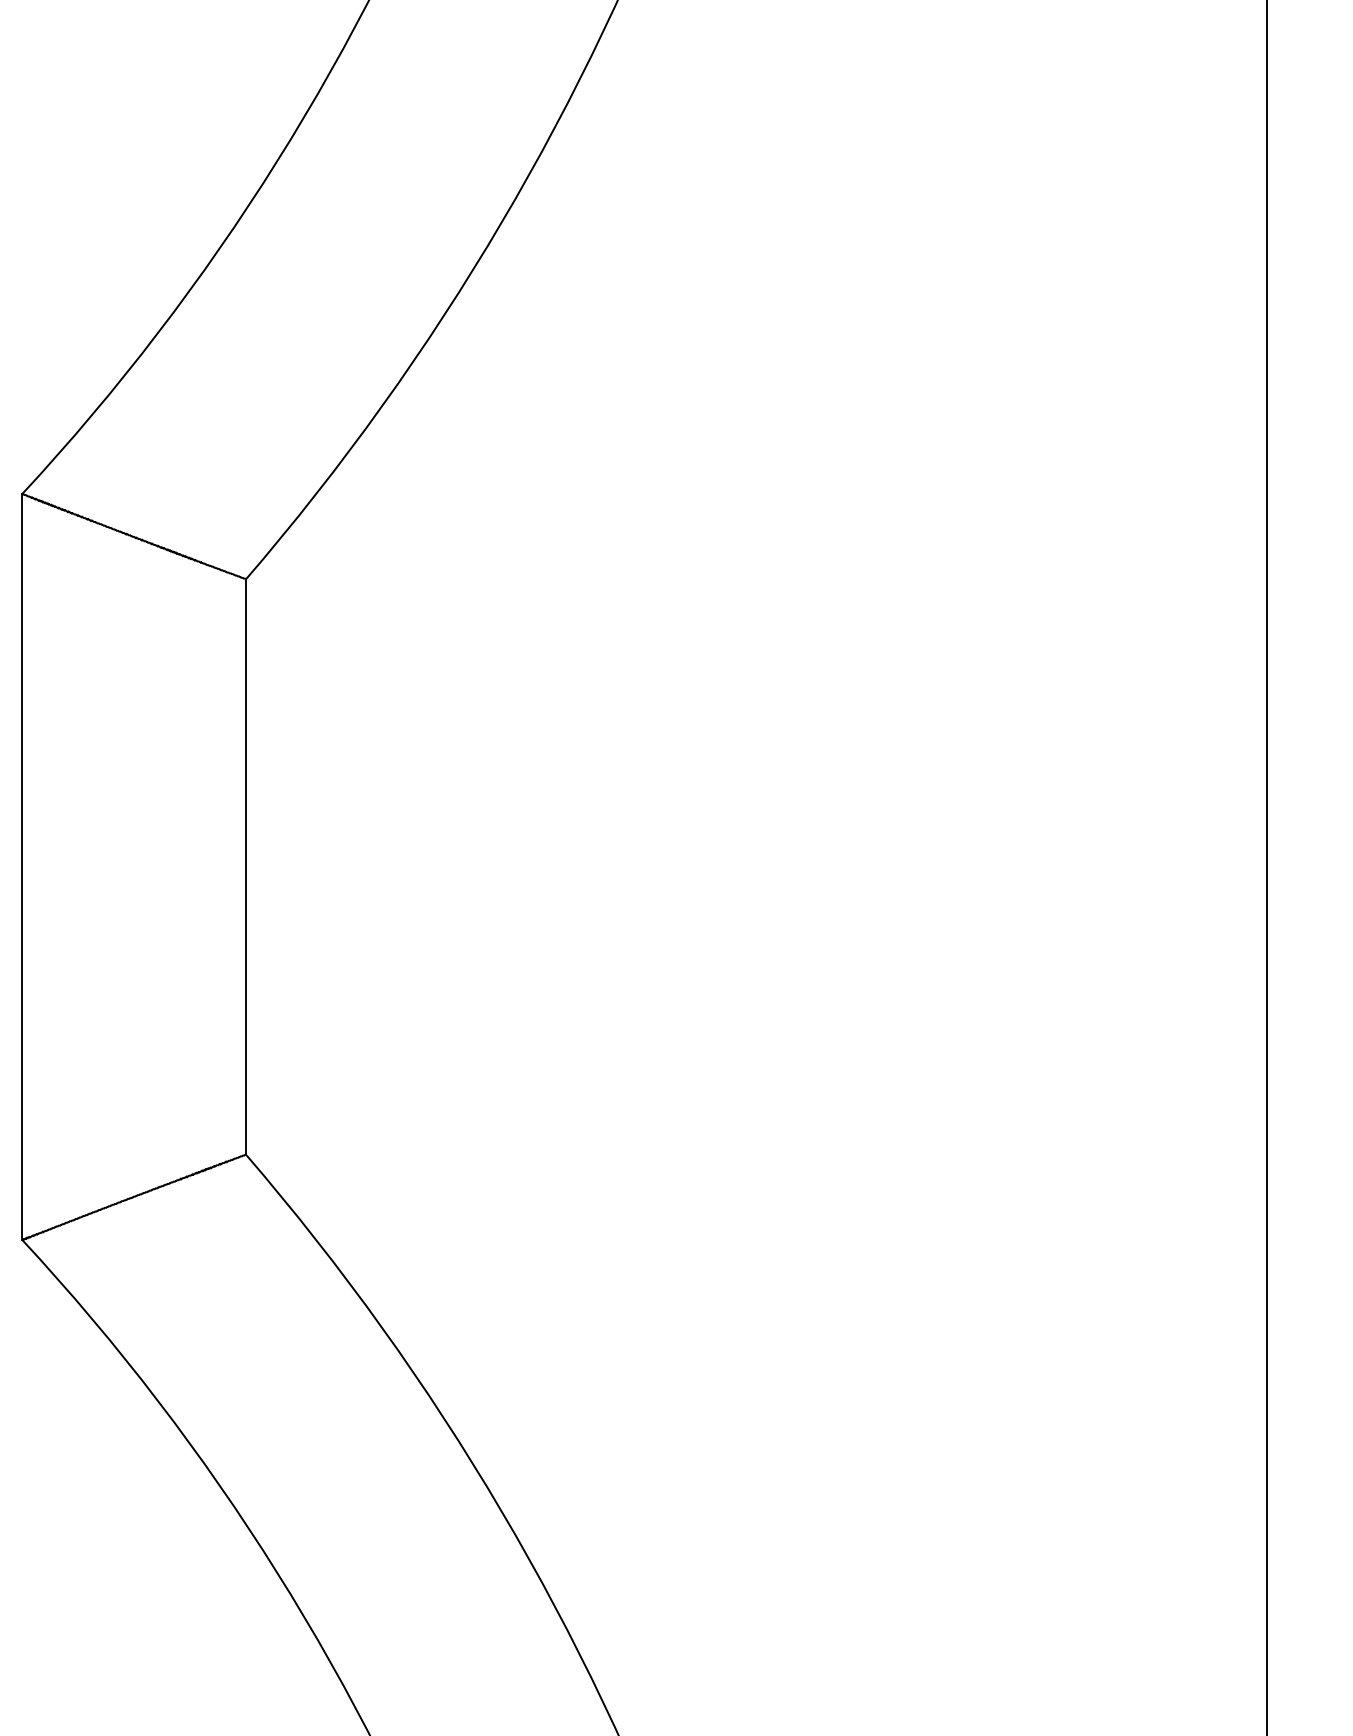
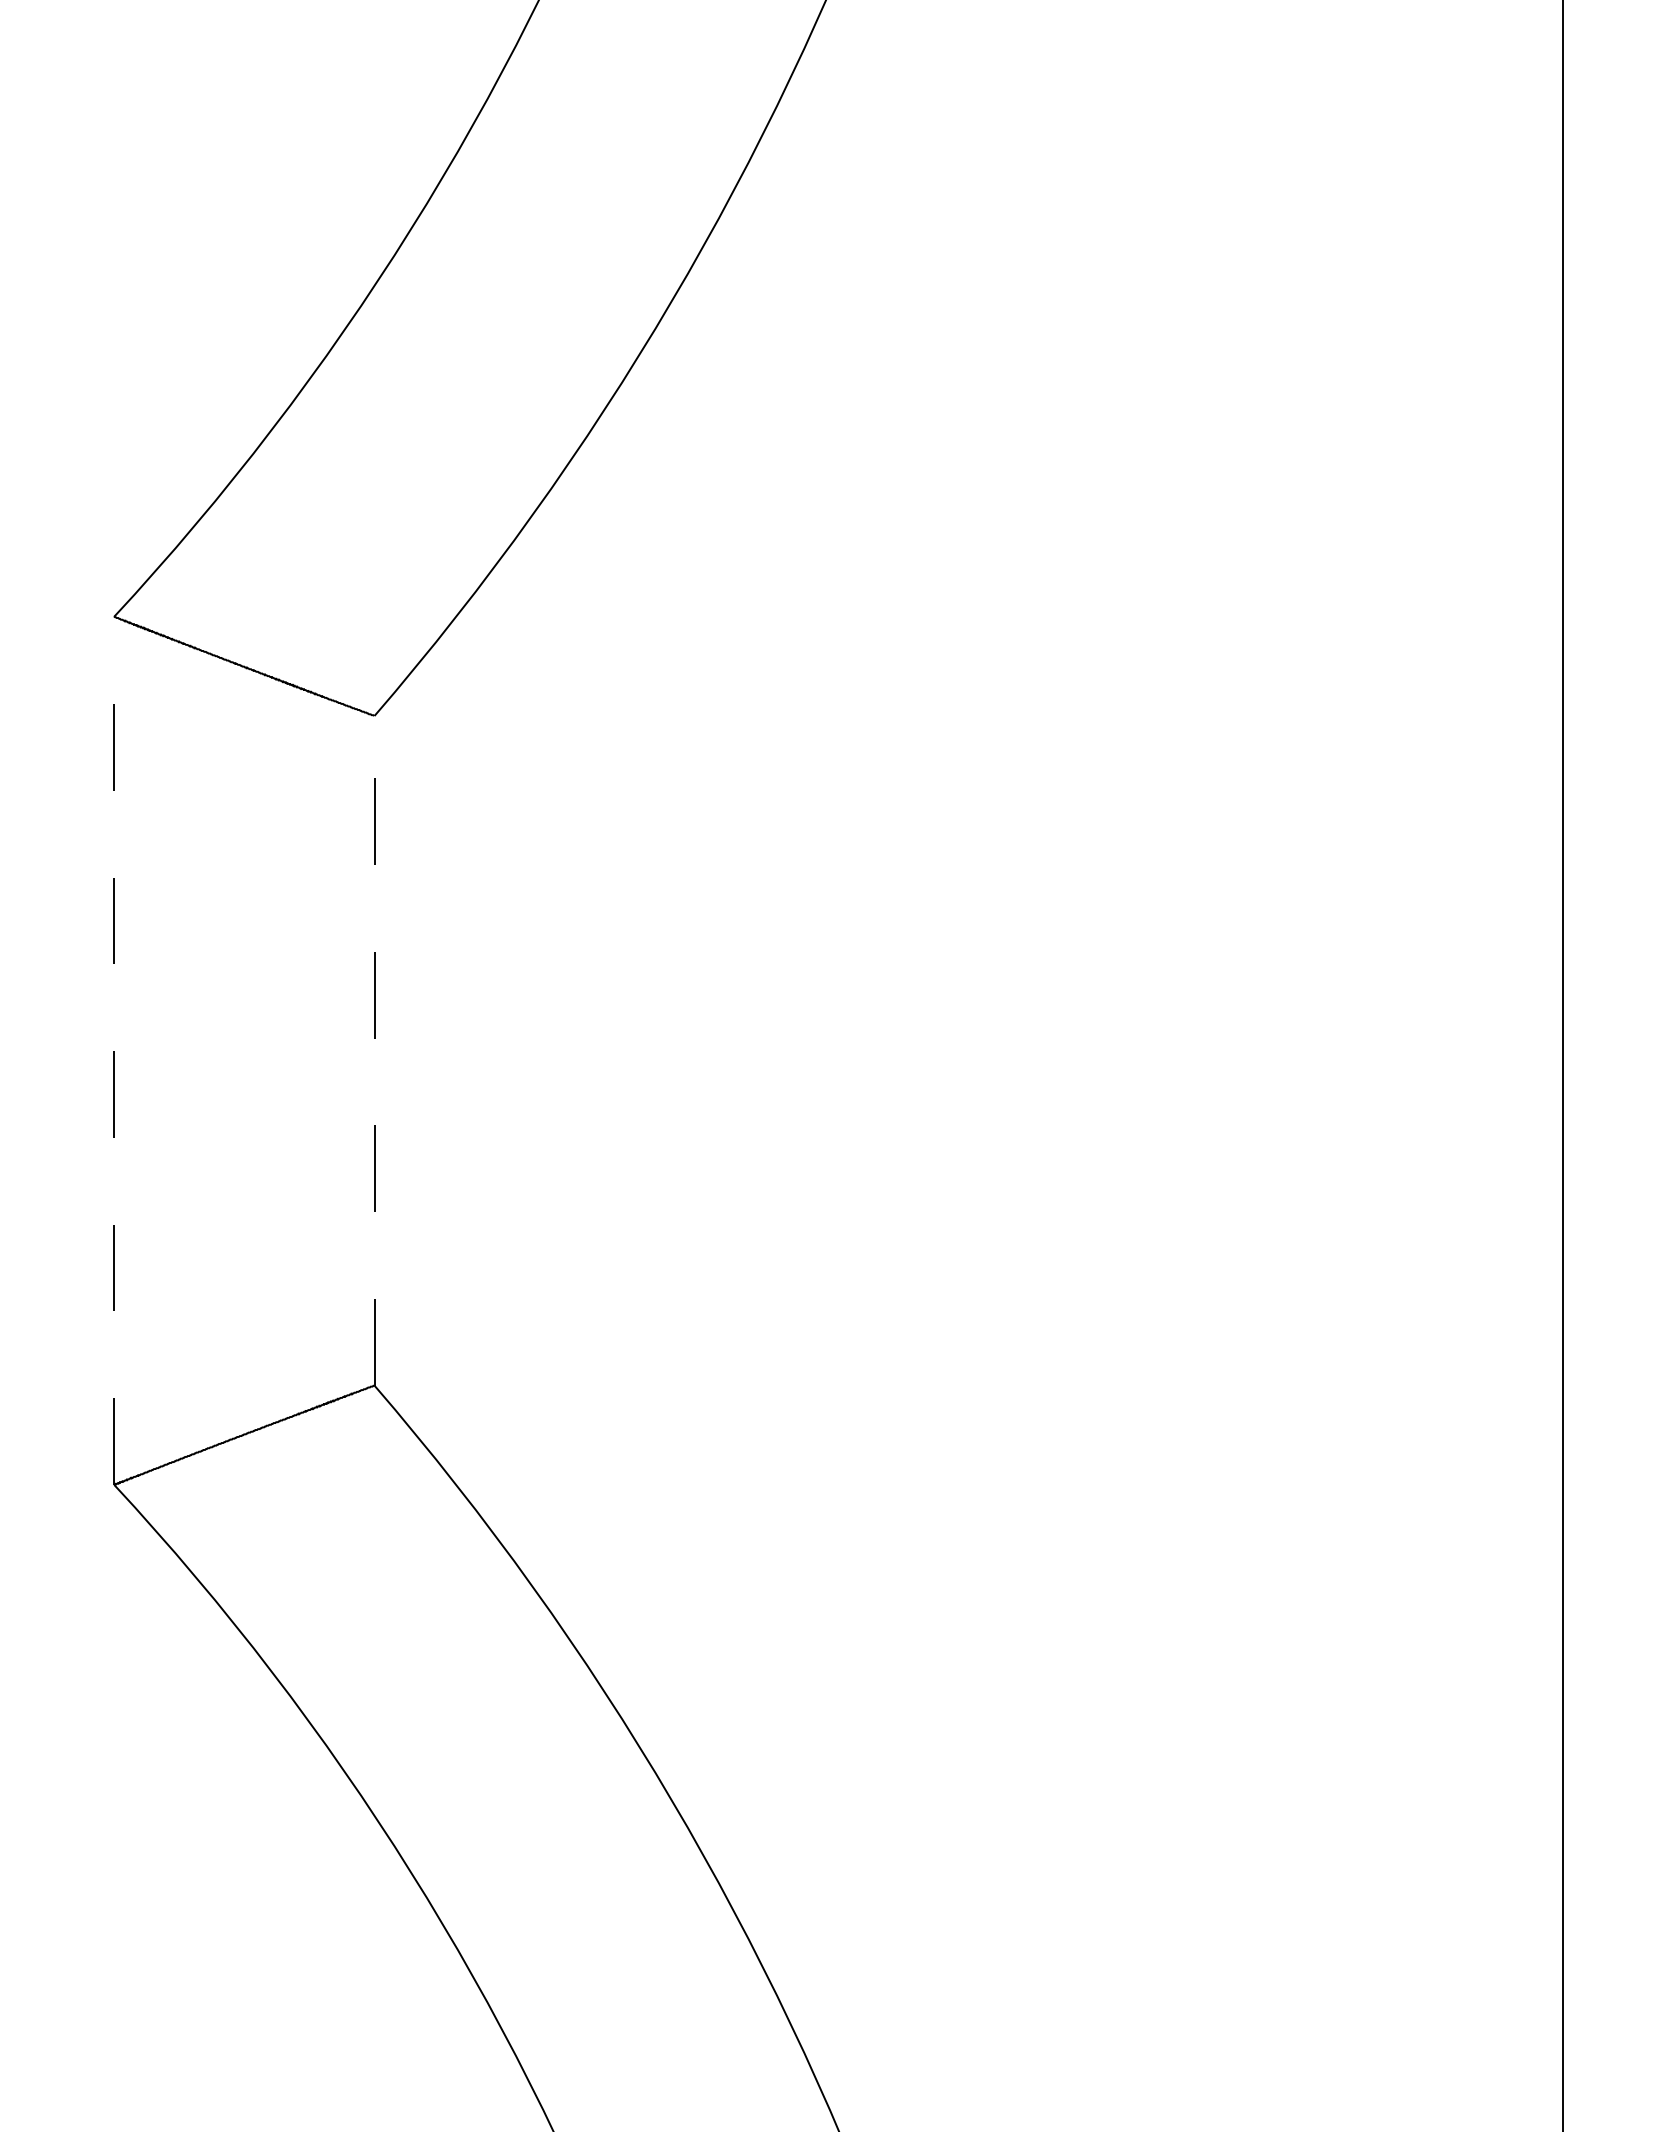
line: (22, 866) -> (114, 1050), solid -> dashed
line: (246, 866) -> (374, 1050), solid -> dashed

